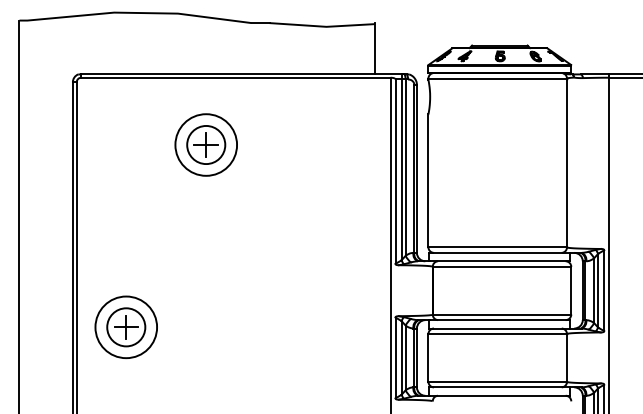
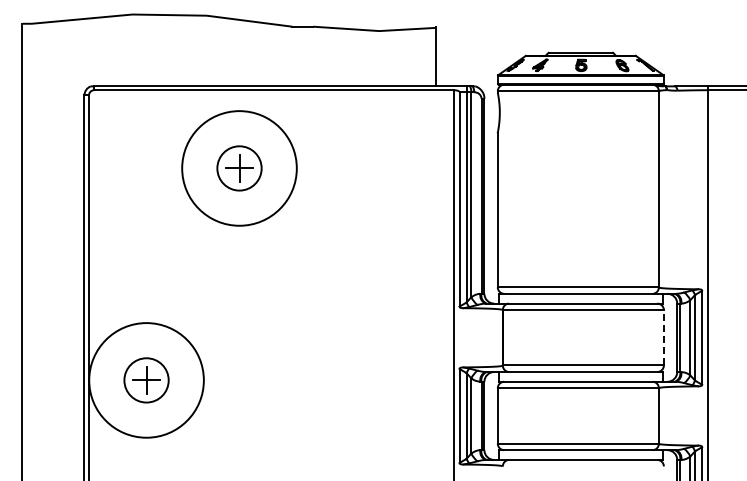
circle: (206, 145) -> (239, 168), size x1.6
line: (570, 290) -> (663, 337), solid -> dashed
circle: (126, 327) -> (146, 380), size x1.6

